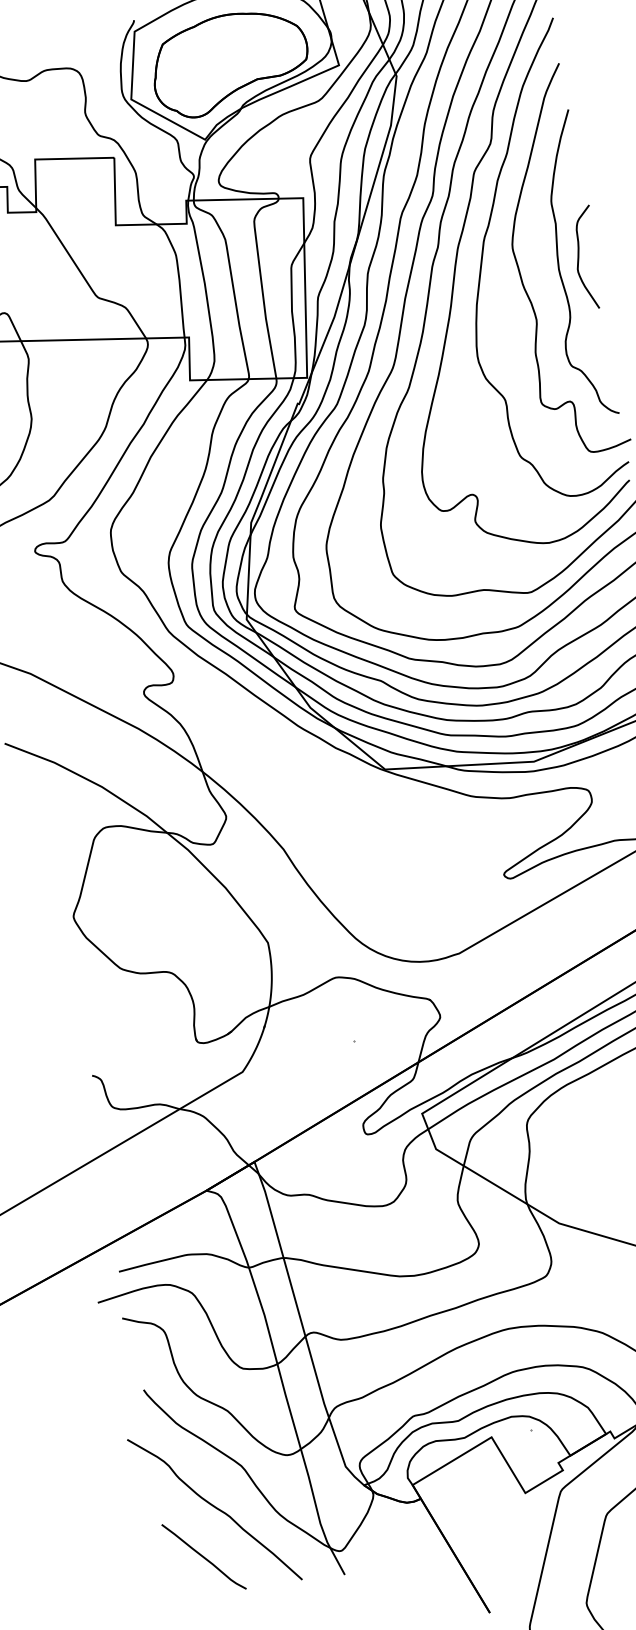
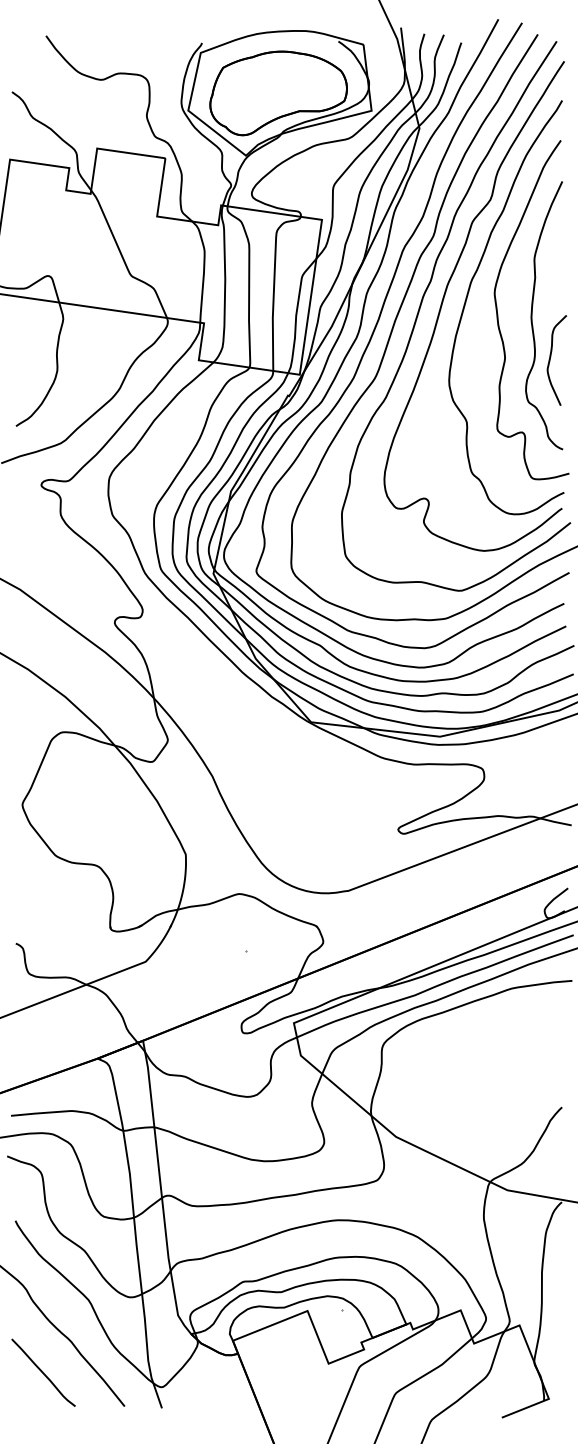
curve: (579, 255) -> (551, 357), moved

